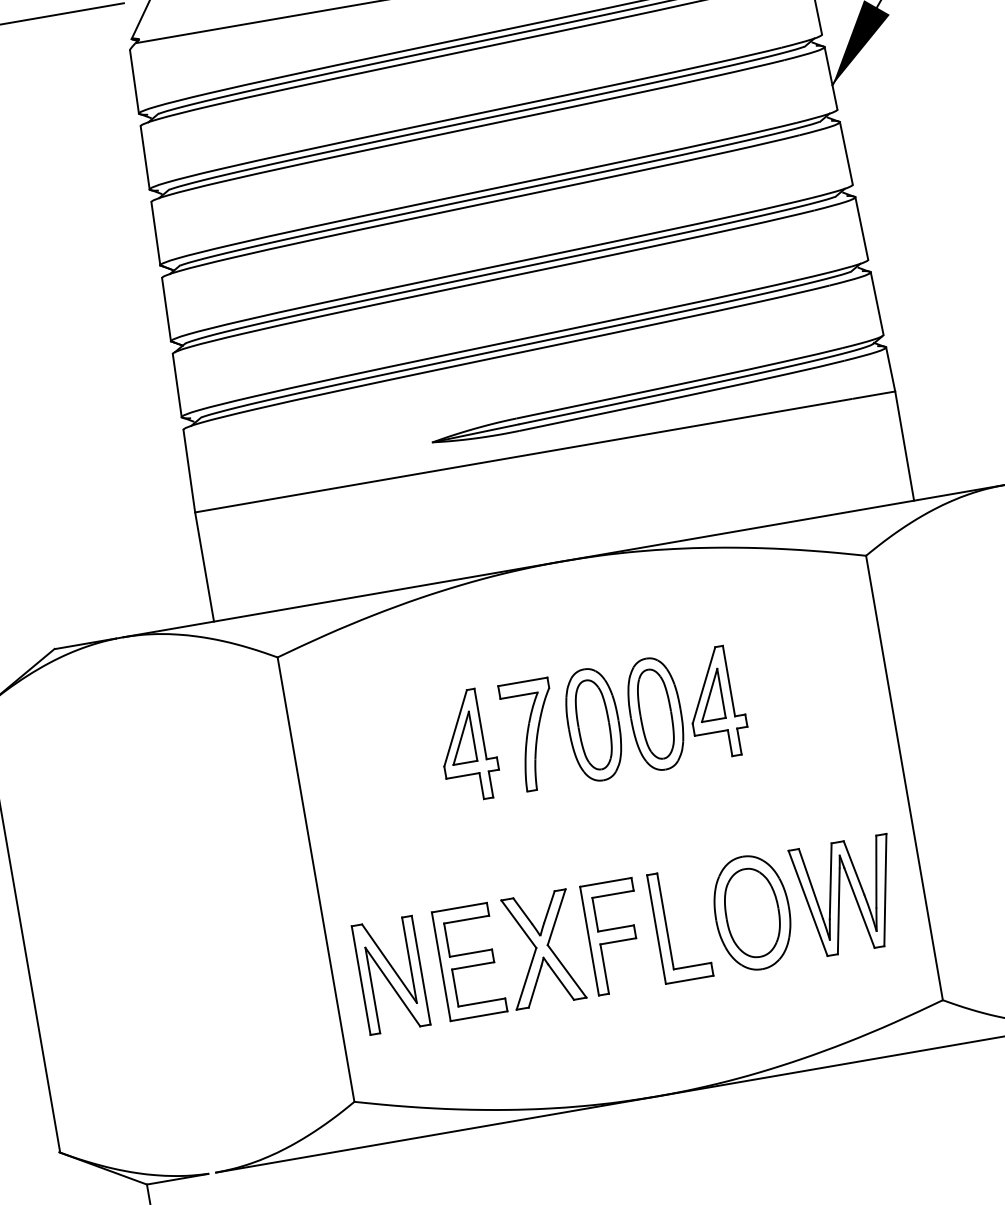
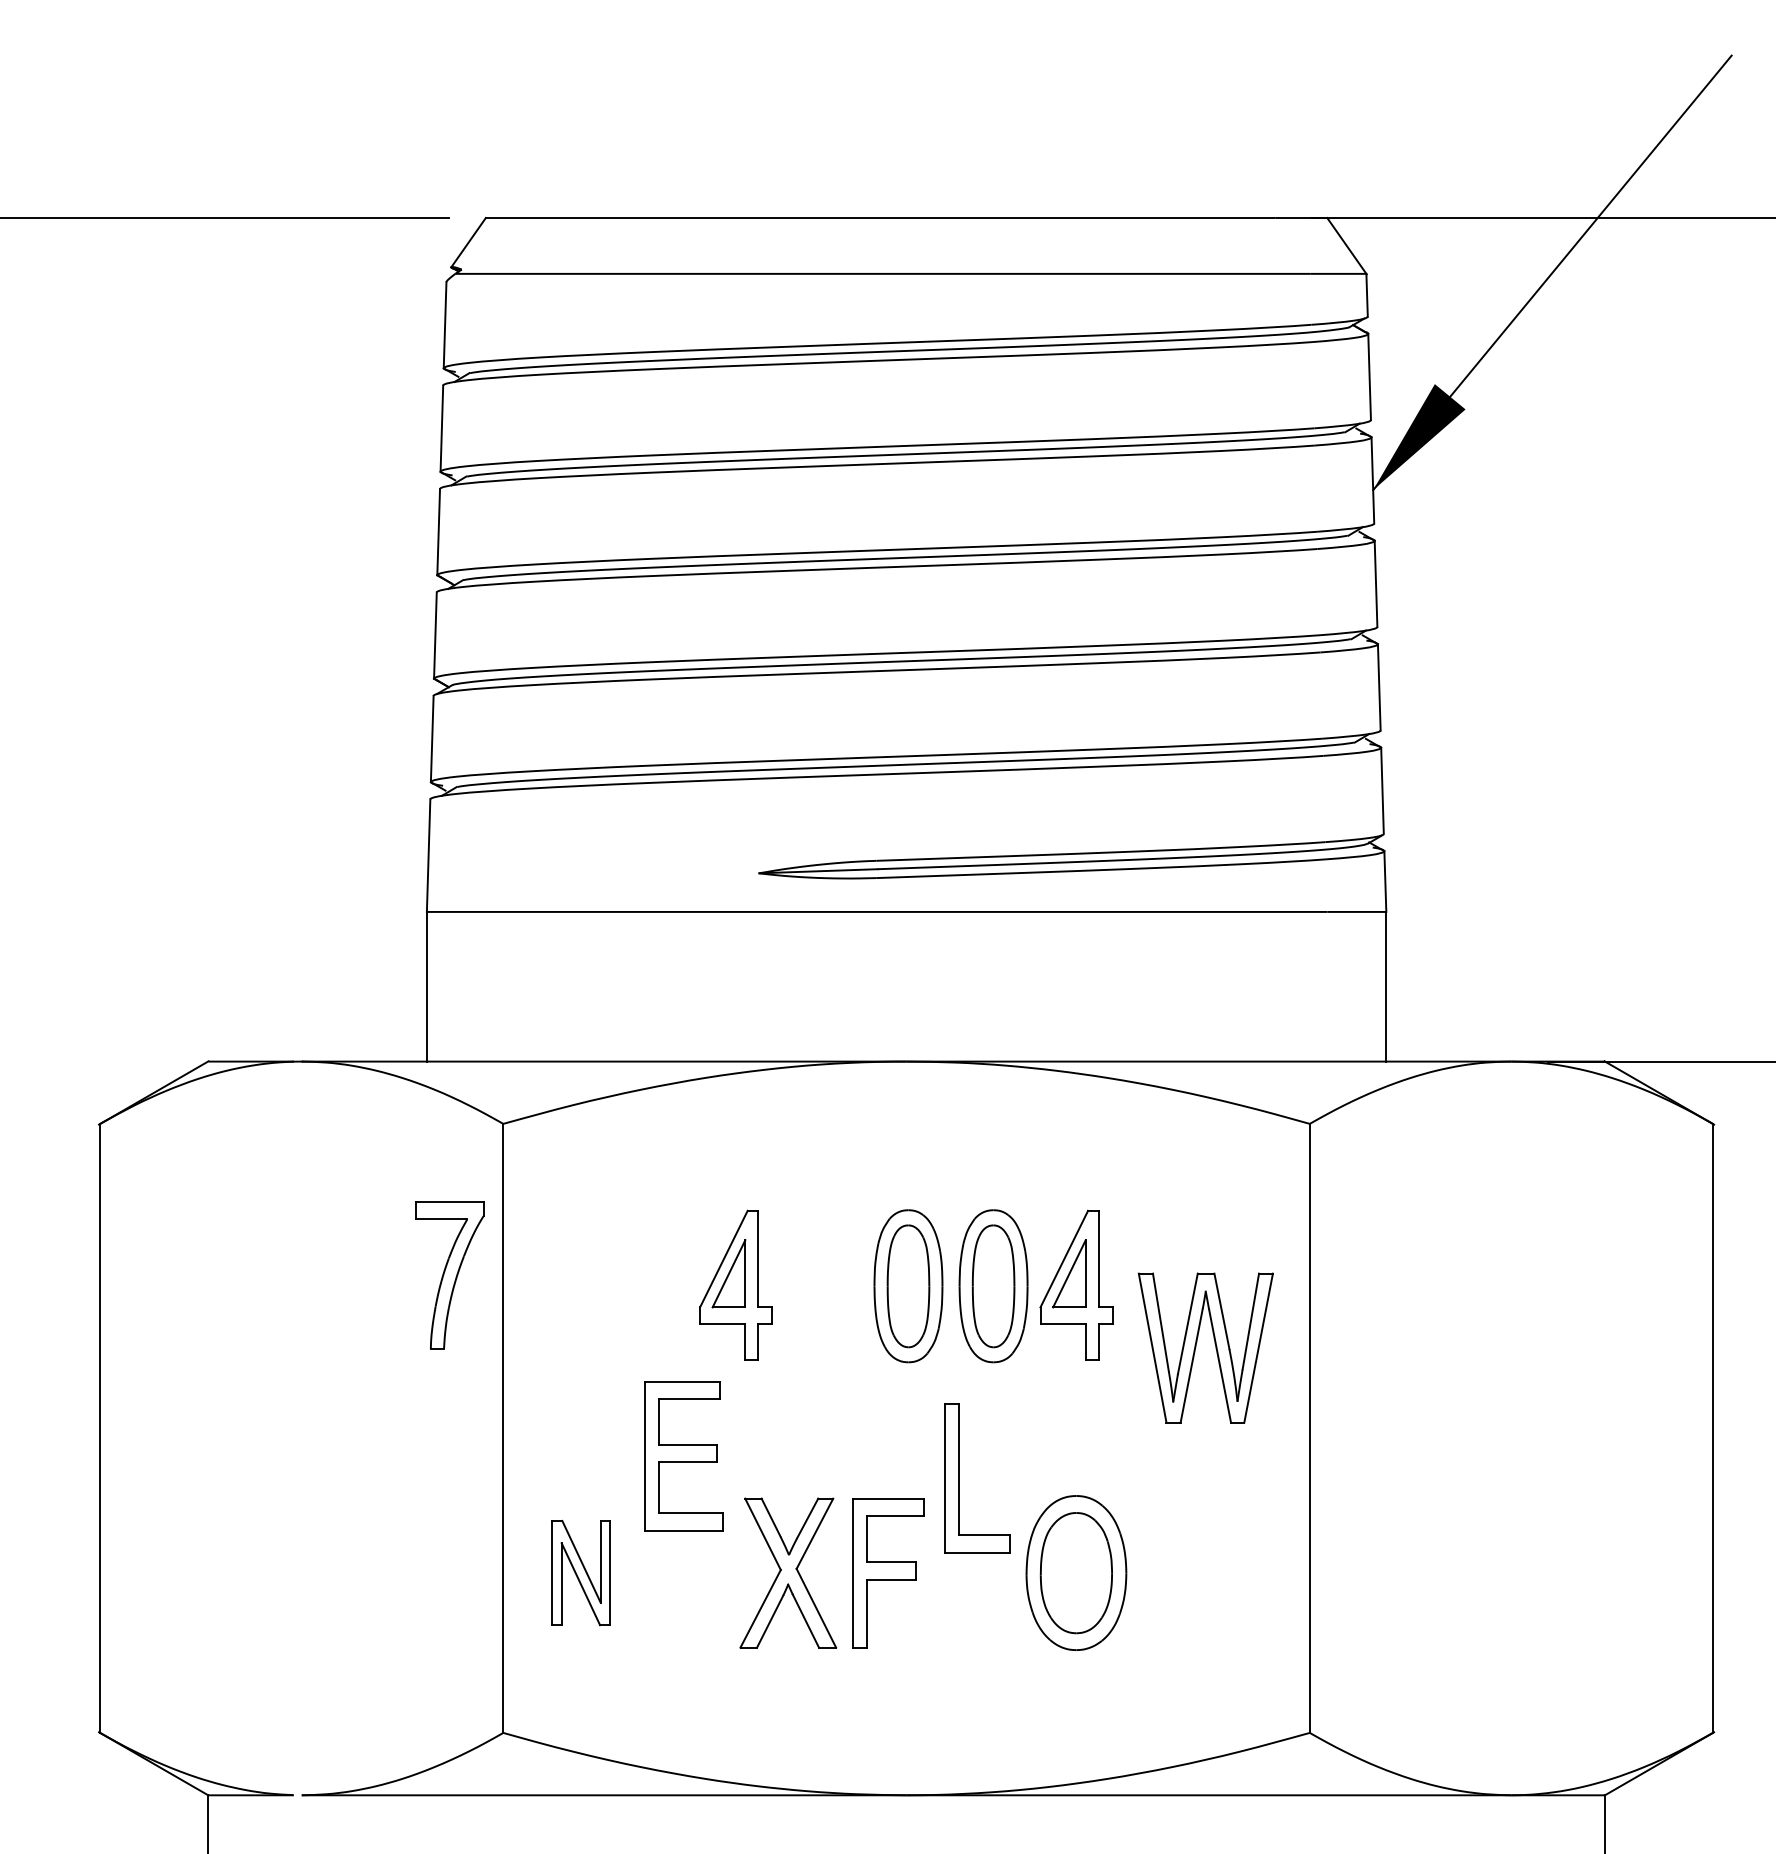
part: (531, 735) -> (449, 1275), moved
part: (839, 897) -> (1196, 1347), moved
part: (667, 928) -> (959, 1478), moved
part: (469, 962) -> (683, 1456), moved
part: (390, 975) -> (580, 1572), size x0.7

